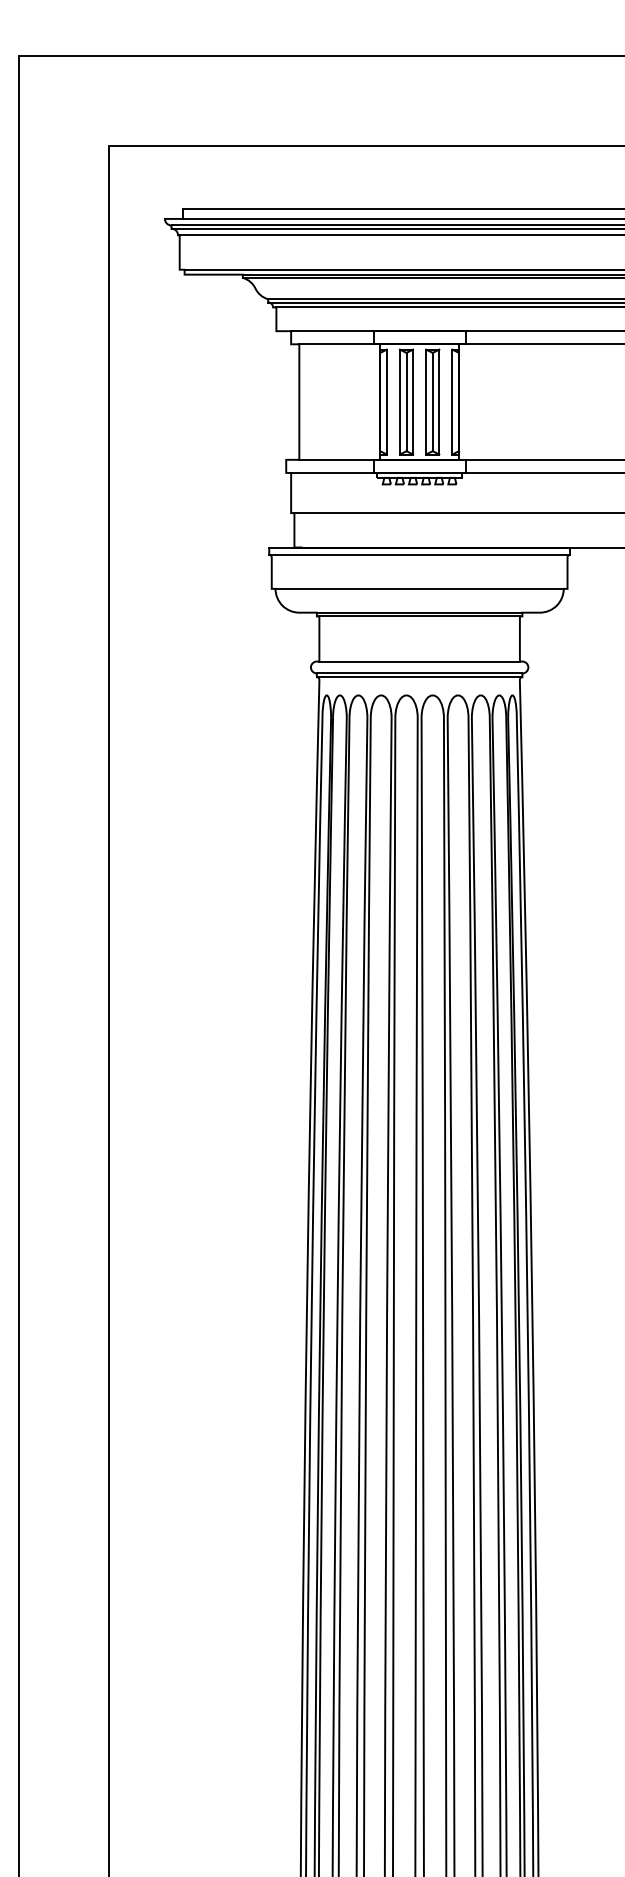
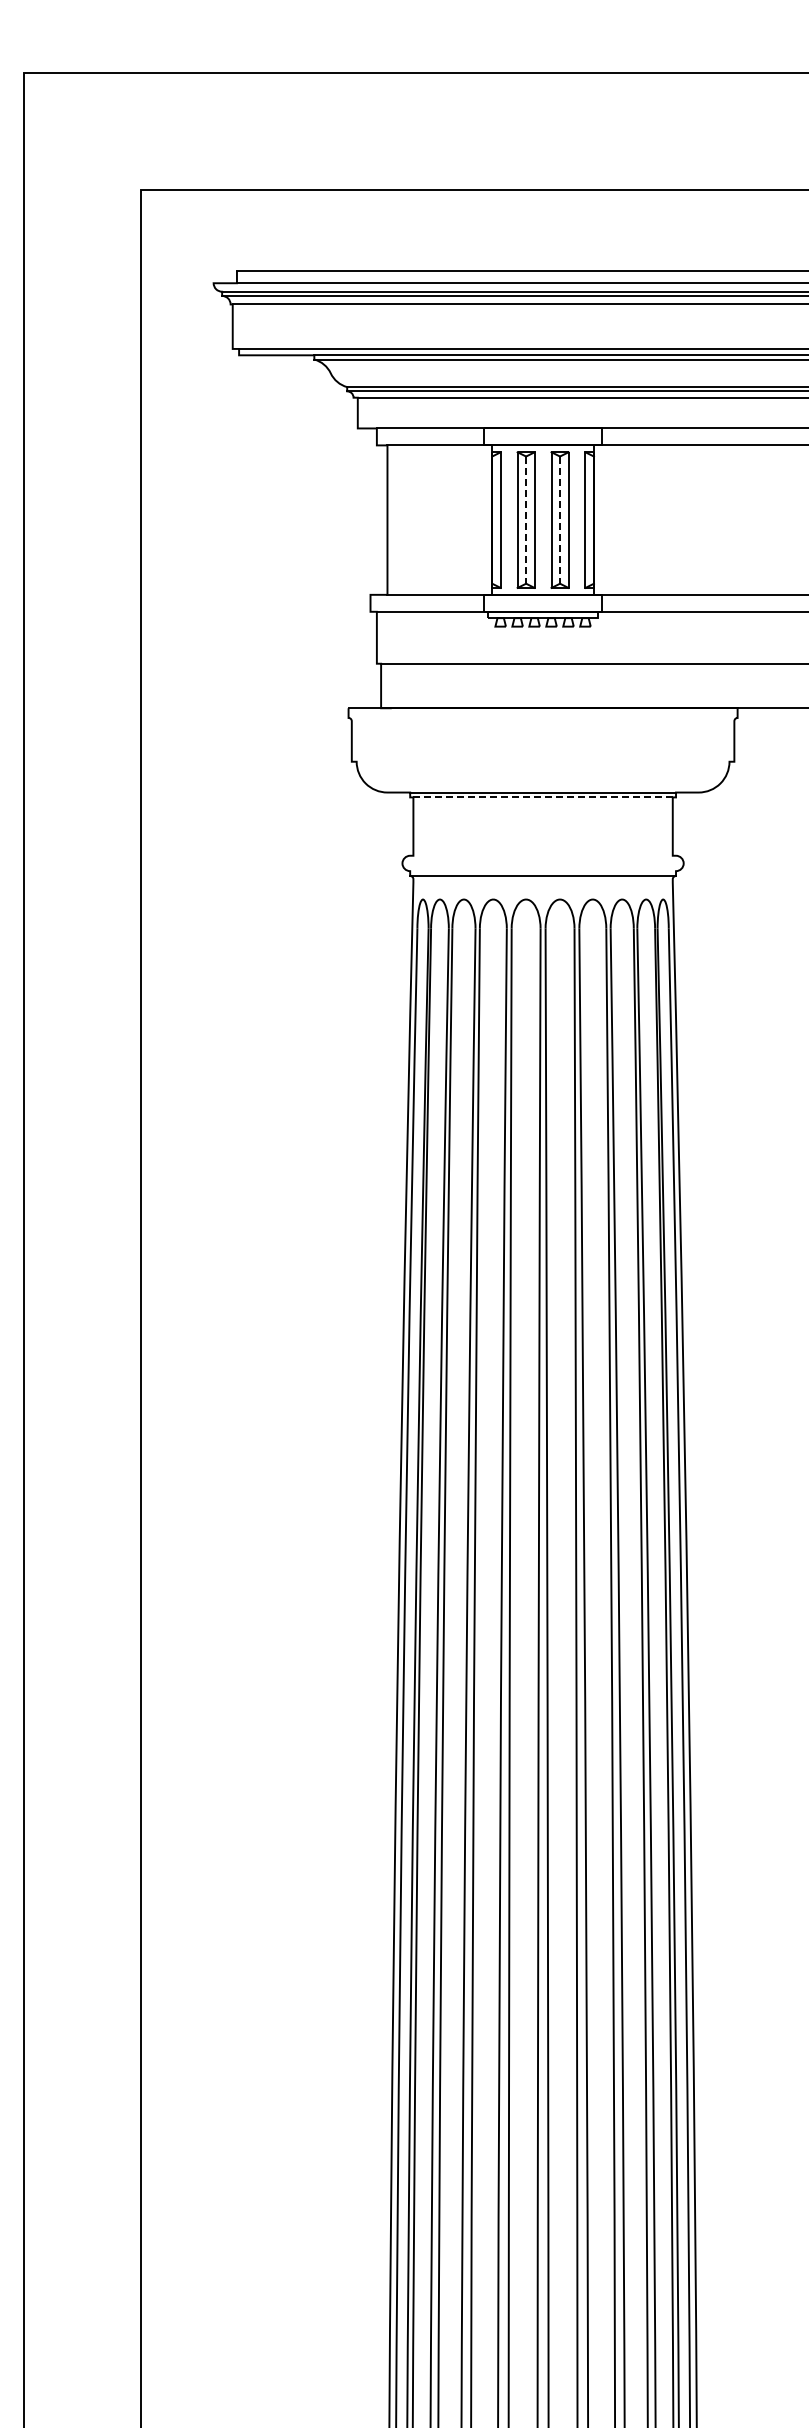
line: (406, 402) -> (526, 520), solid -> dashed
line: (433, 402) -> (560, 520), solid -> dashed
line: (419, 554) -> (542, 717), removed
line: (419, 588) -> (542, 761), removed
line: (419, 616) -> (543, 797), solid -> dashed
line: (419, 661) -> (542, 855), removed
line: (419, 673) -> (543, 871), removed

